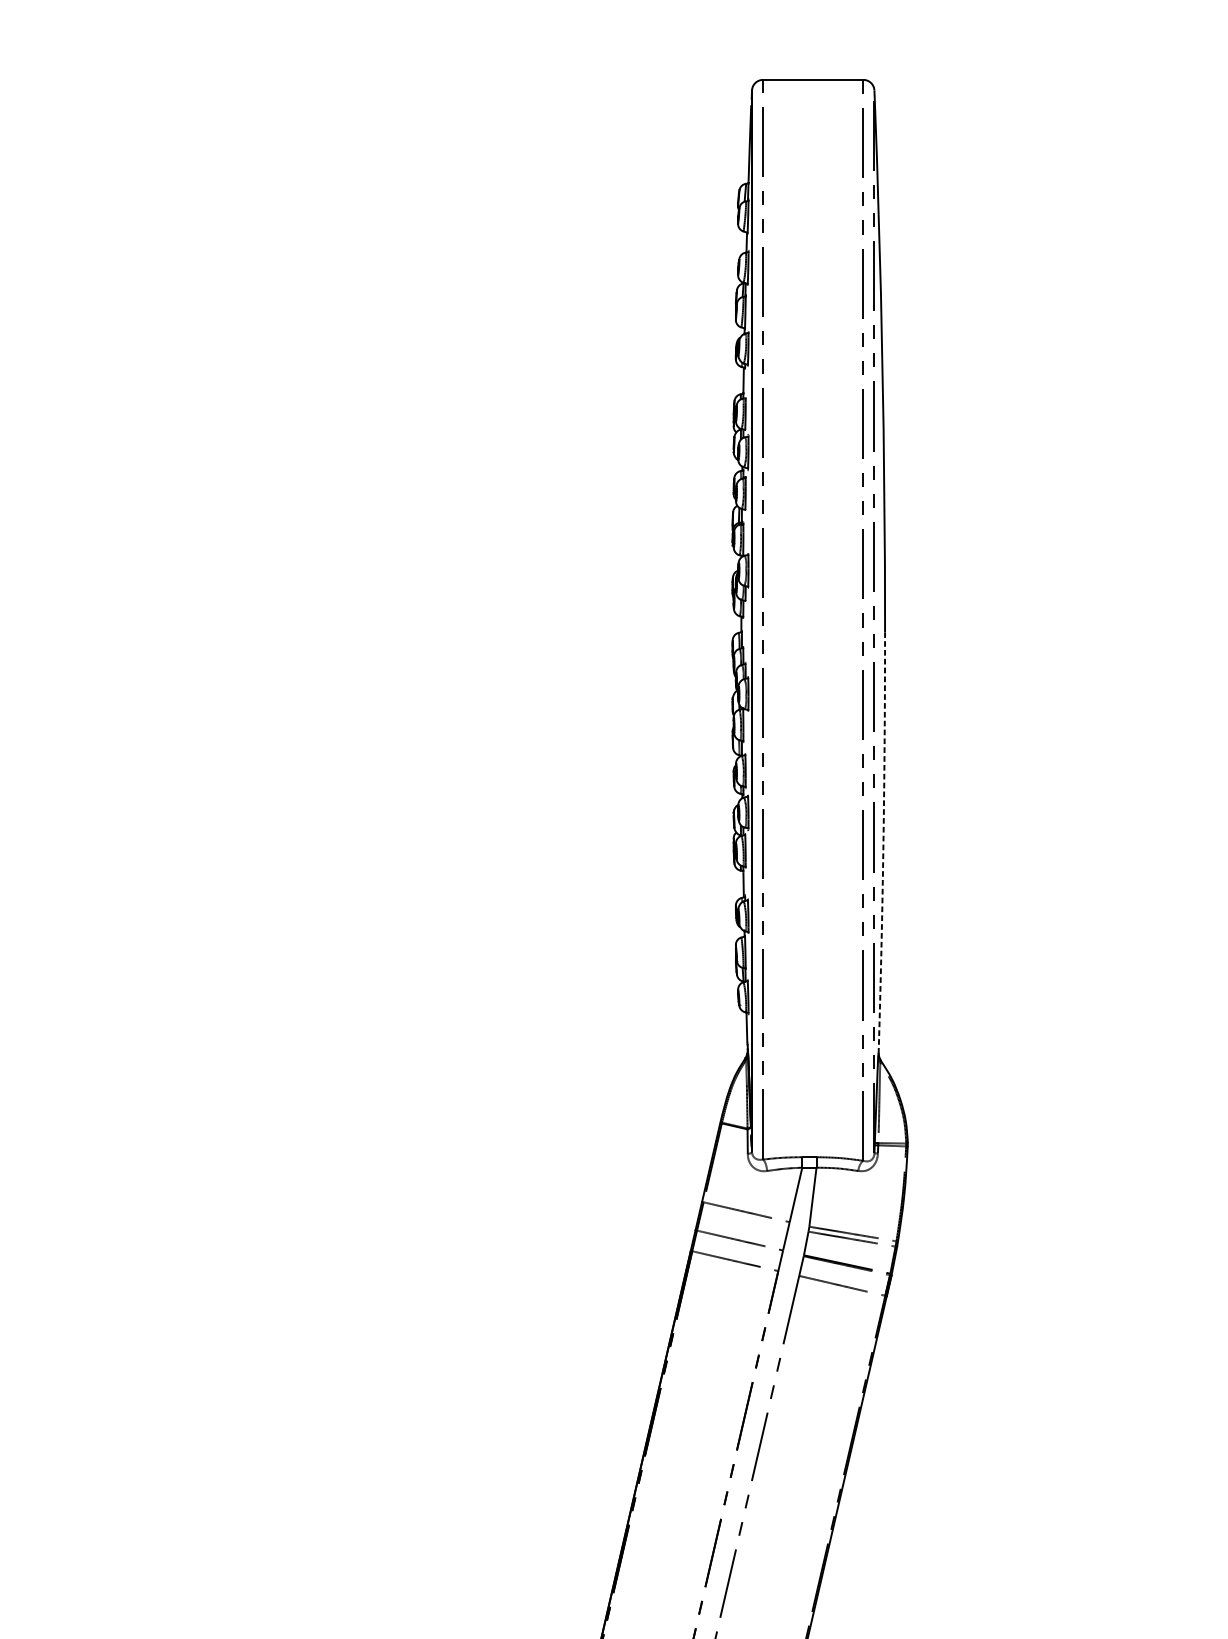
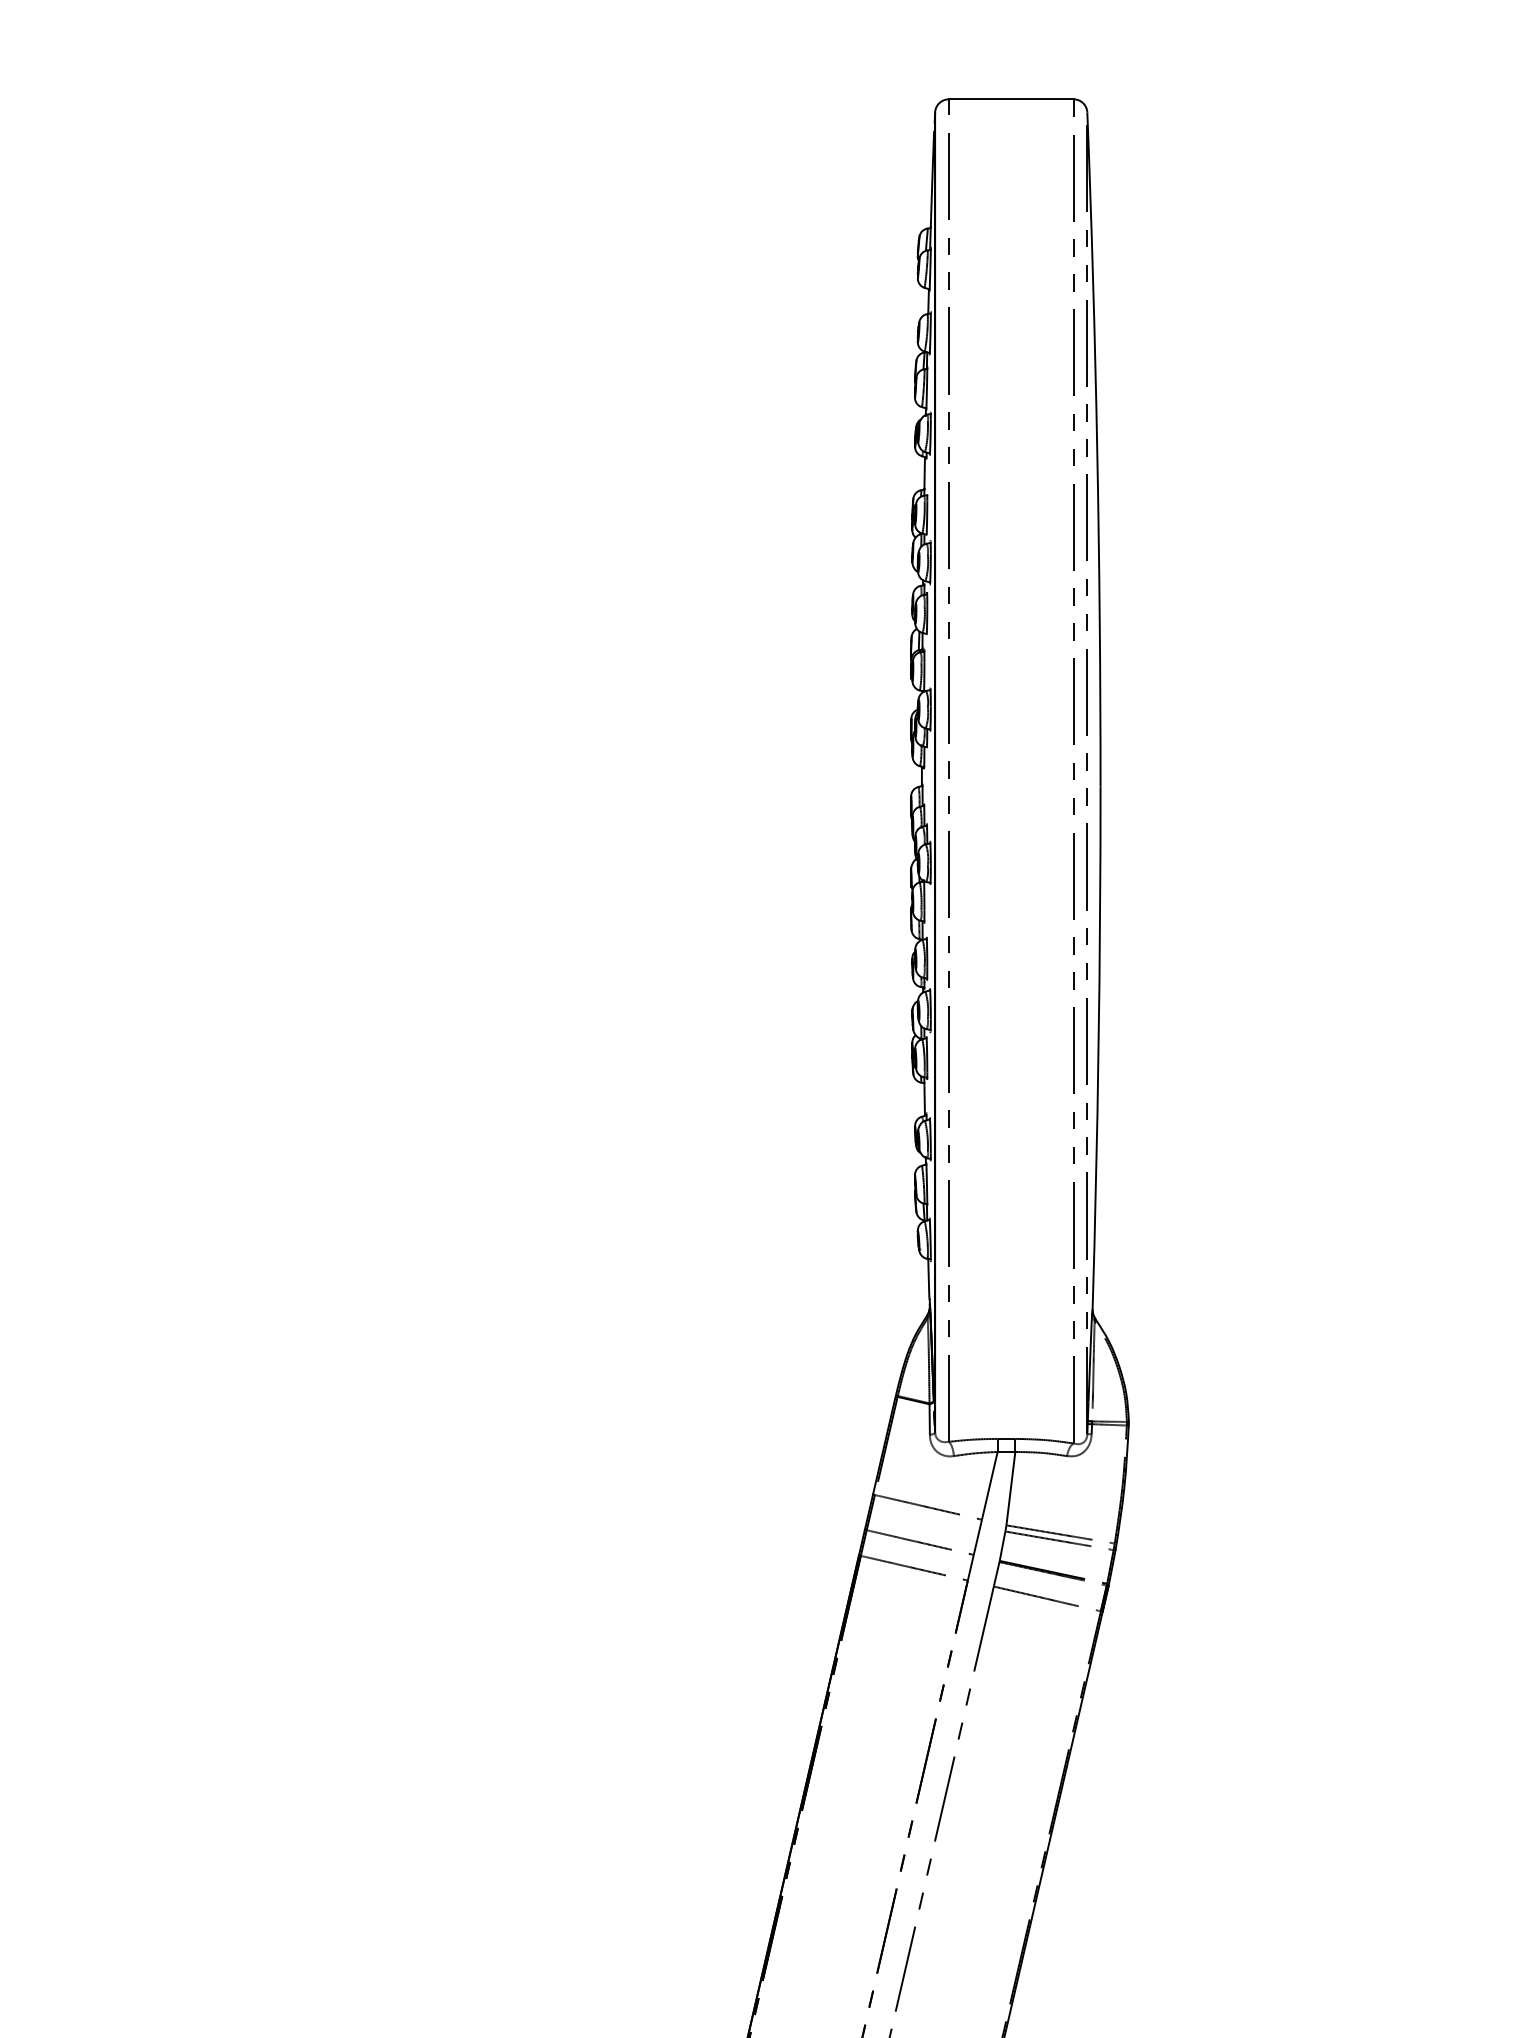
arc: (883, 843) -> (1098, 1048), dashed -> solid

